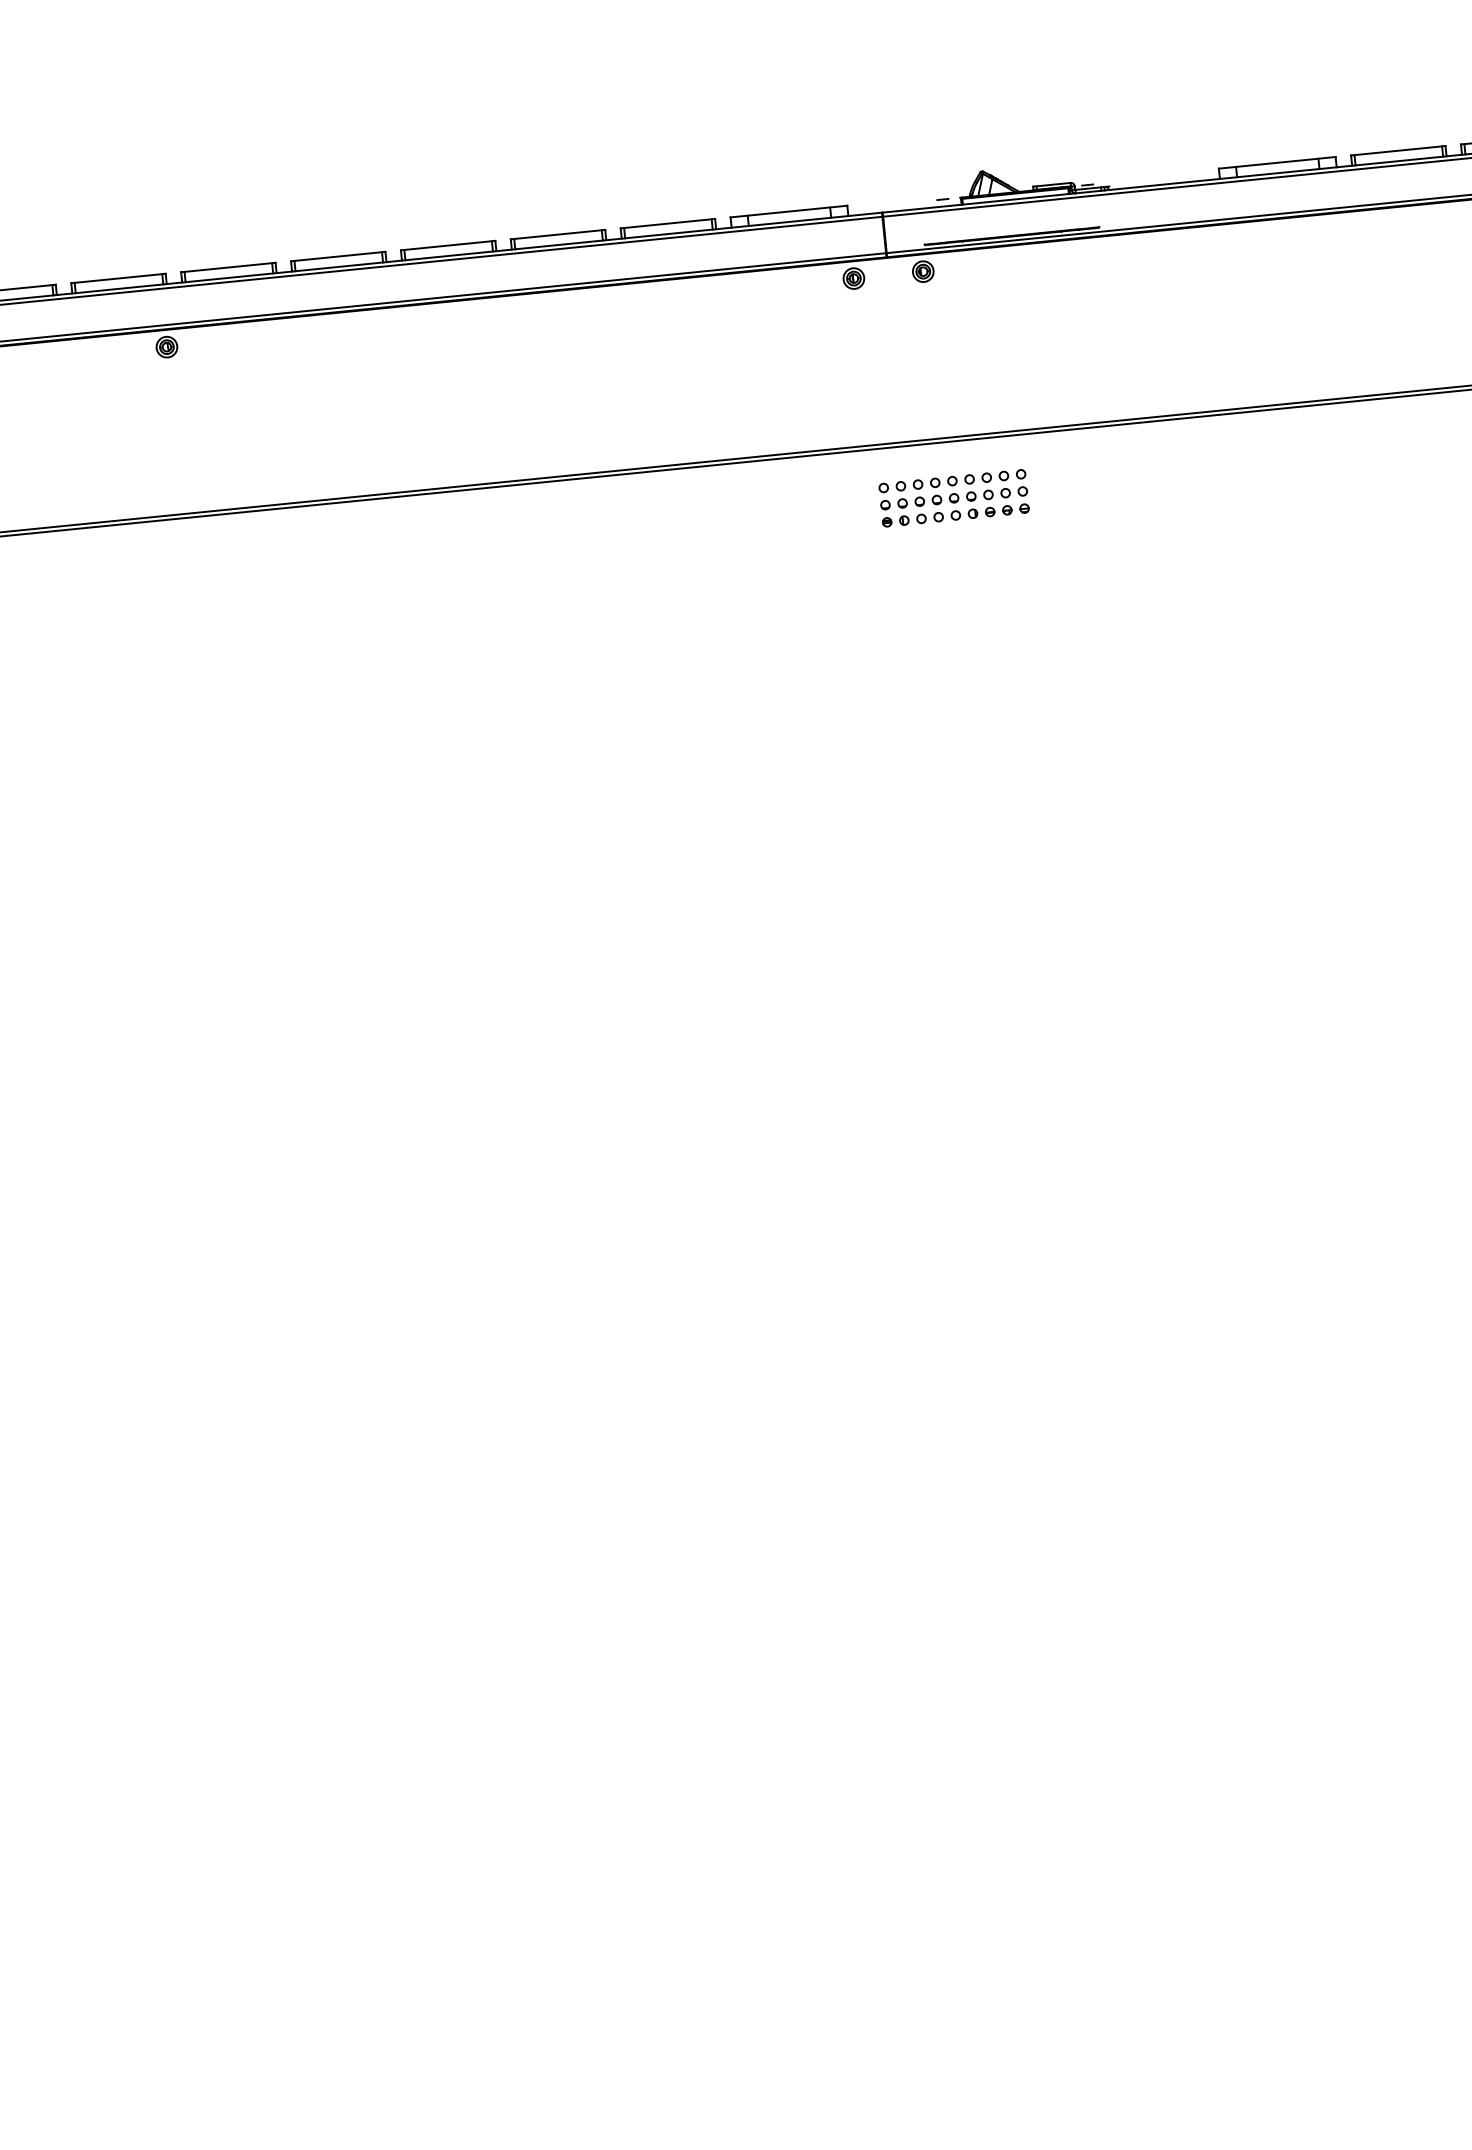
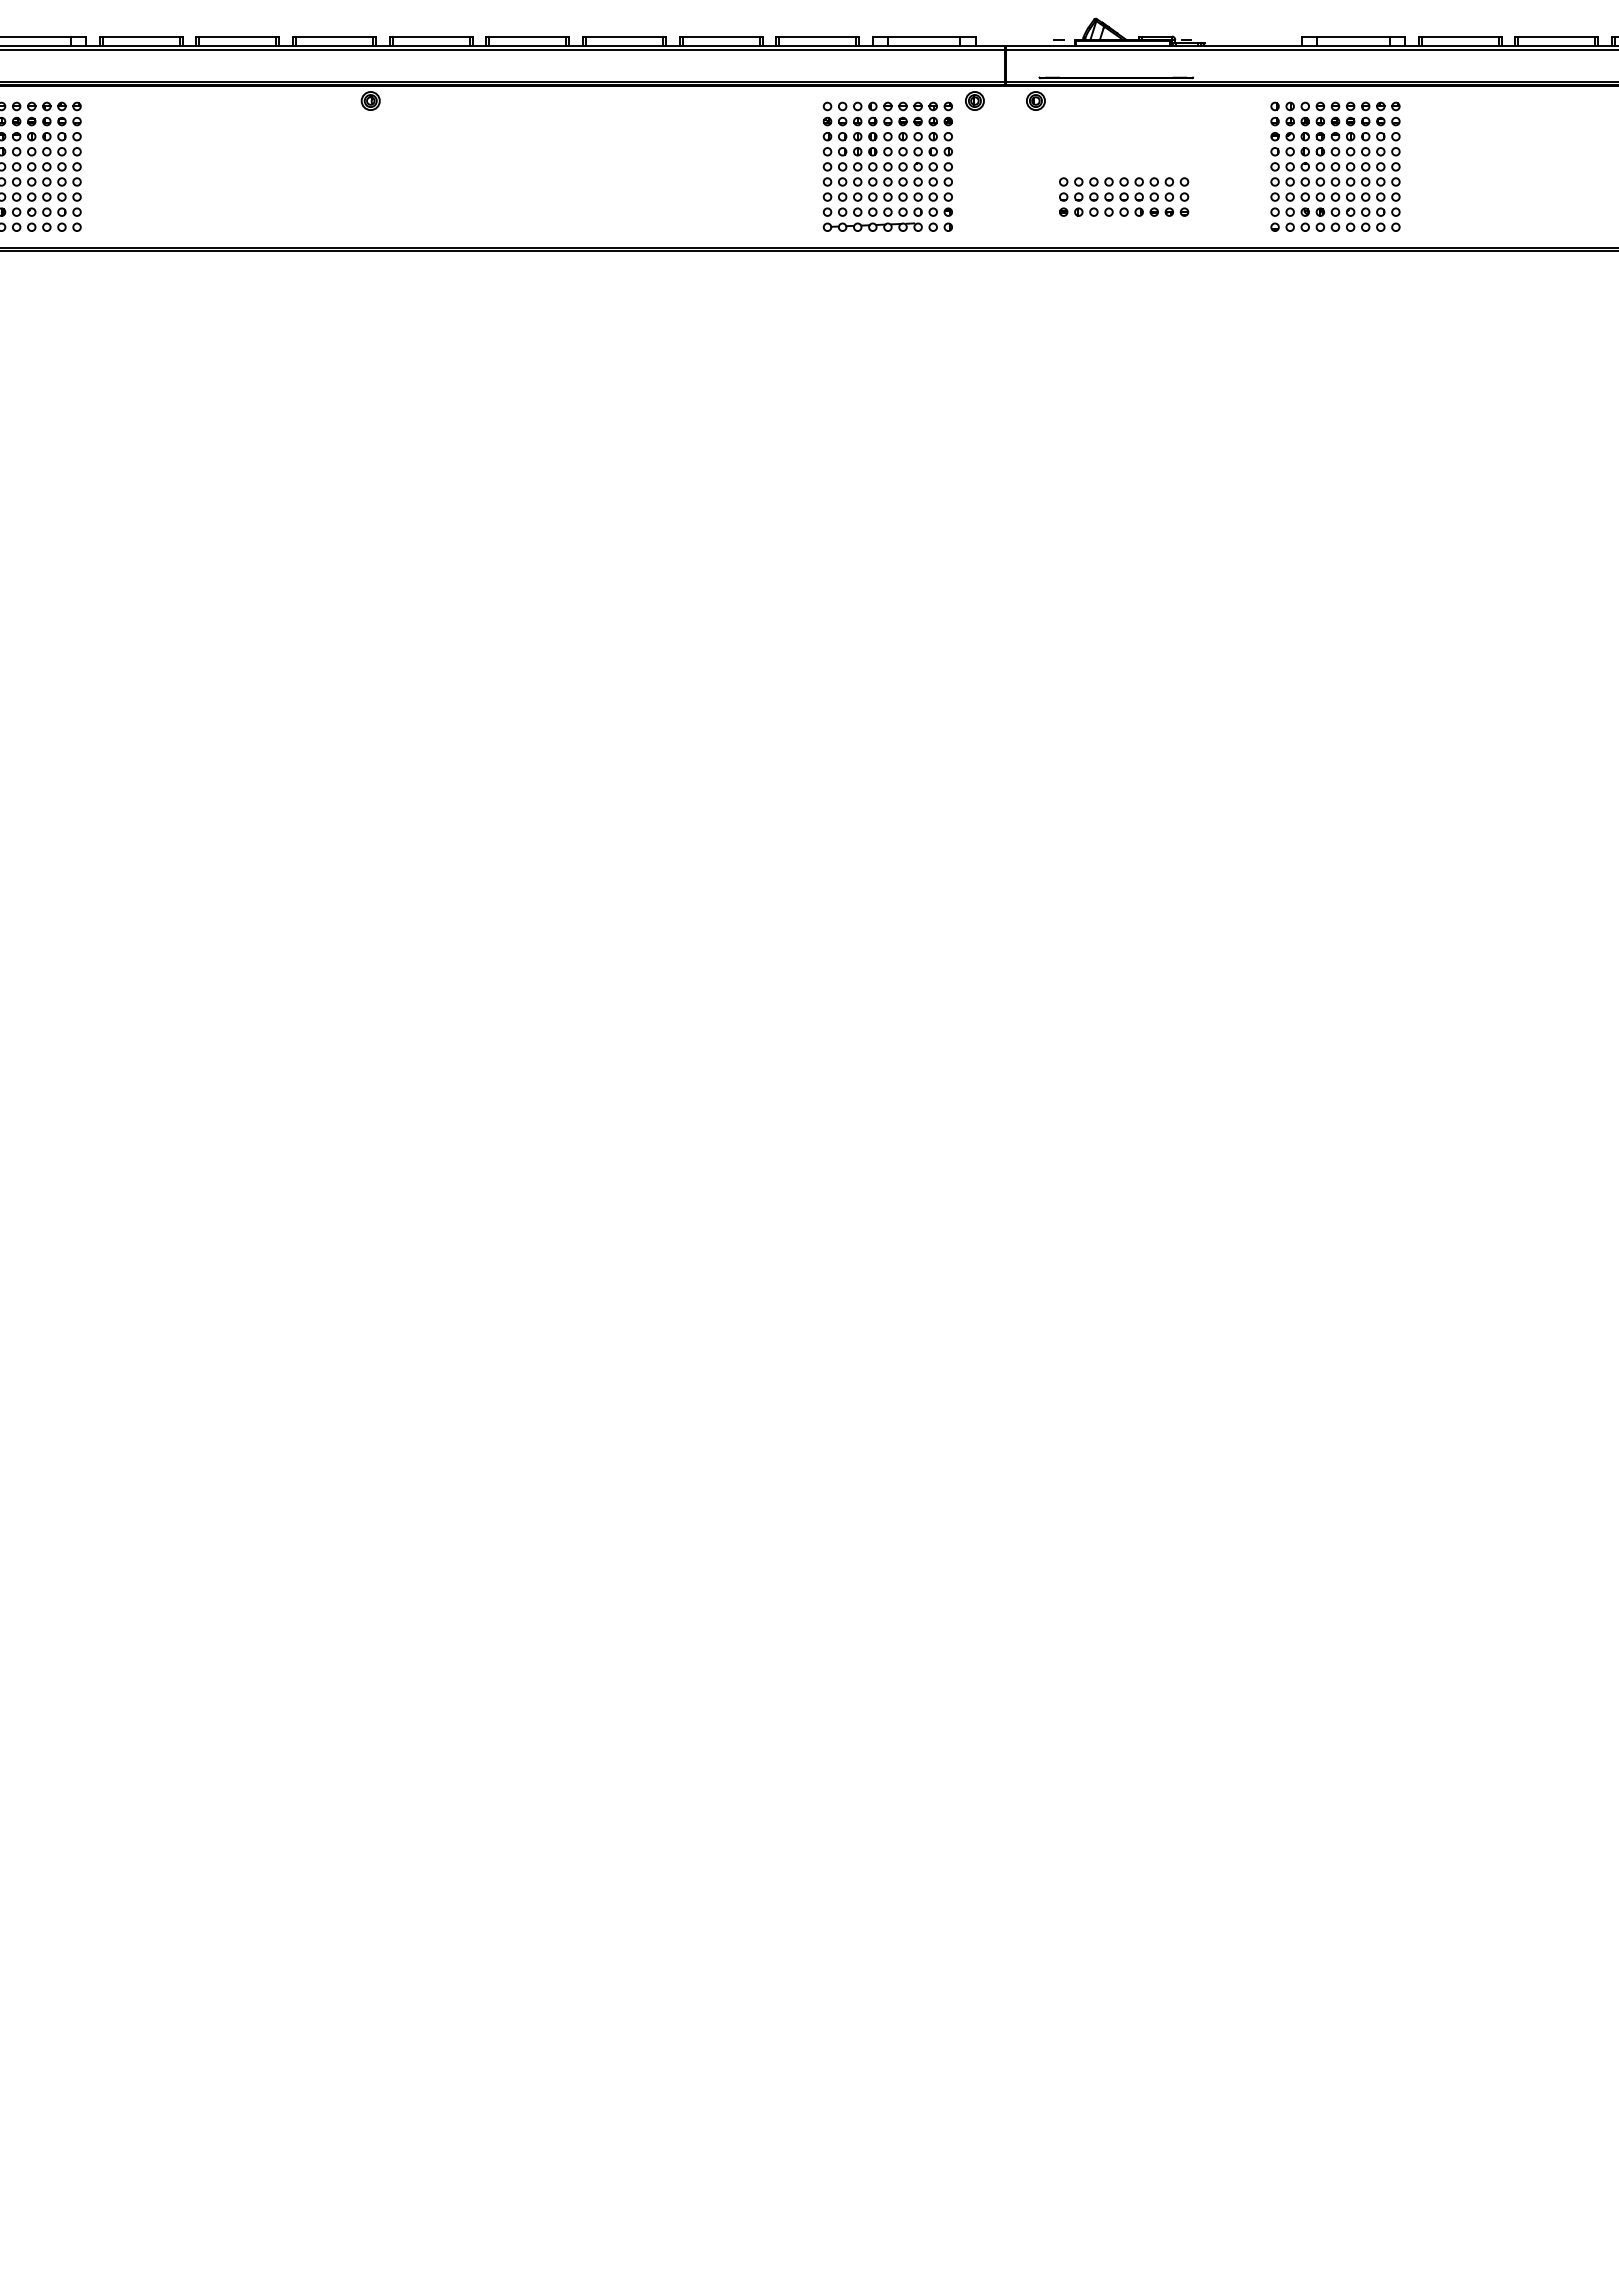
part: (1271, 312) -> (1335, 166), added
part: (761, 362) -> (887, 166), added
part: (954, 497) -> (1124, 196), moved

